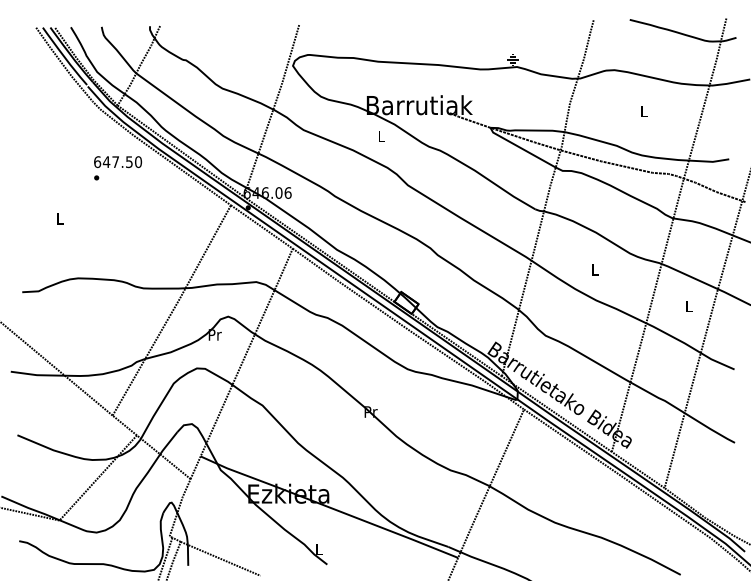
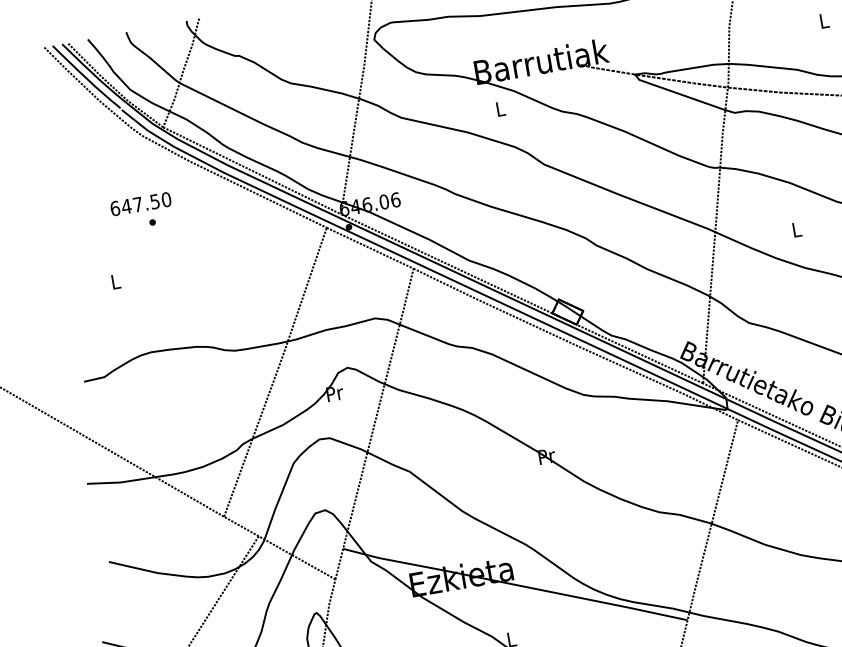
text: (117, 162) -> (140, 204), moved

